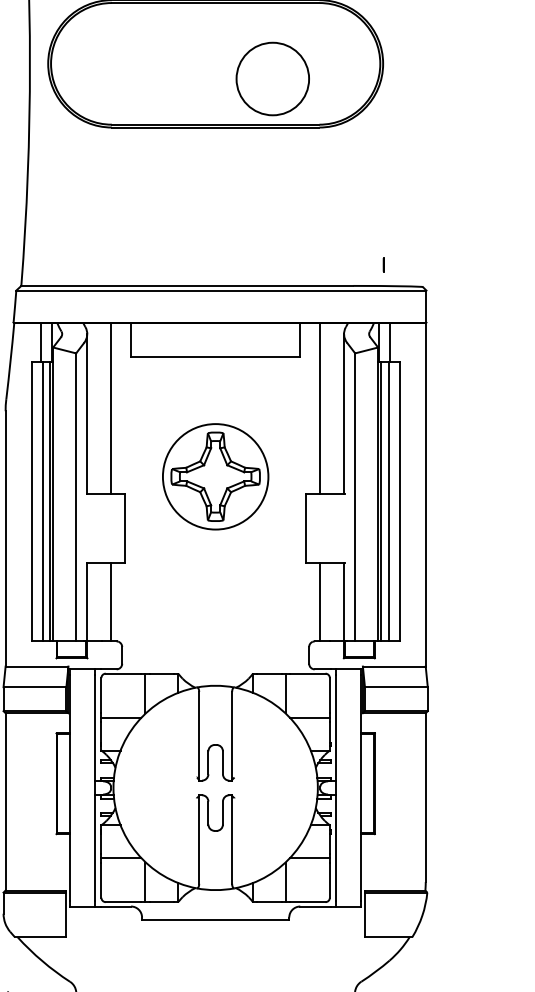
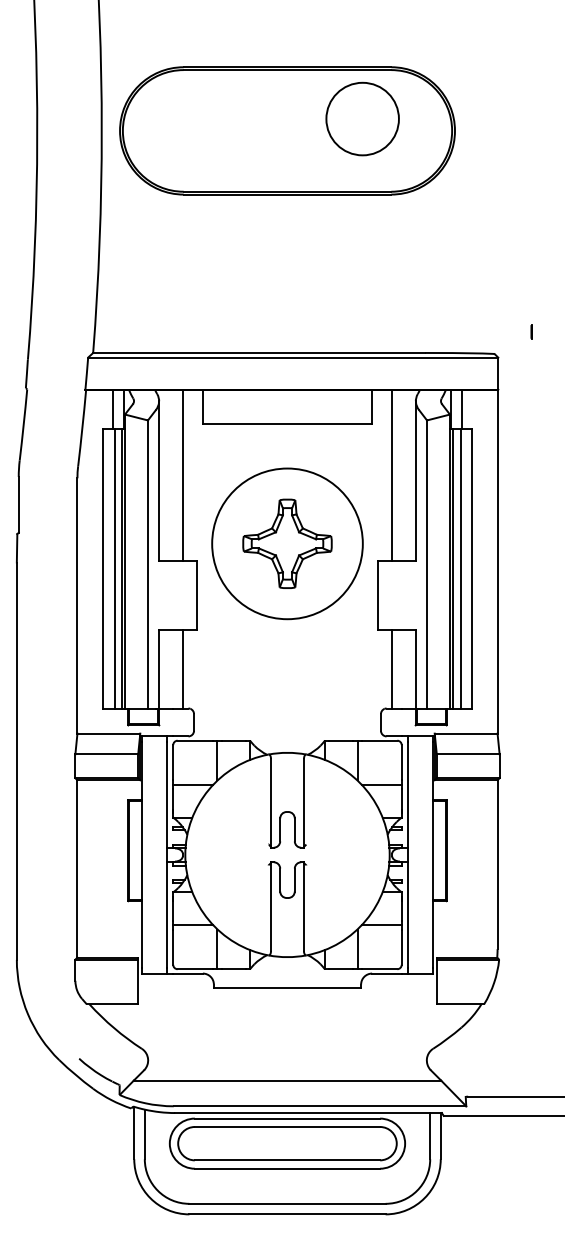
circle: (272, 78) -> (362, 118), moved
line: (383, 264) -> (531, 331), moved
circle: (215, 476) -> (287, 543), size x1.43

